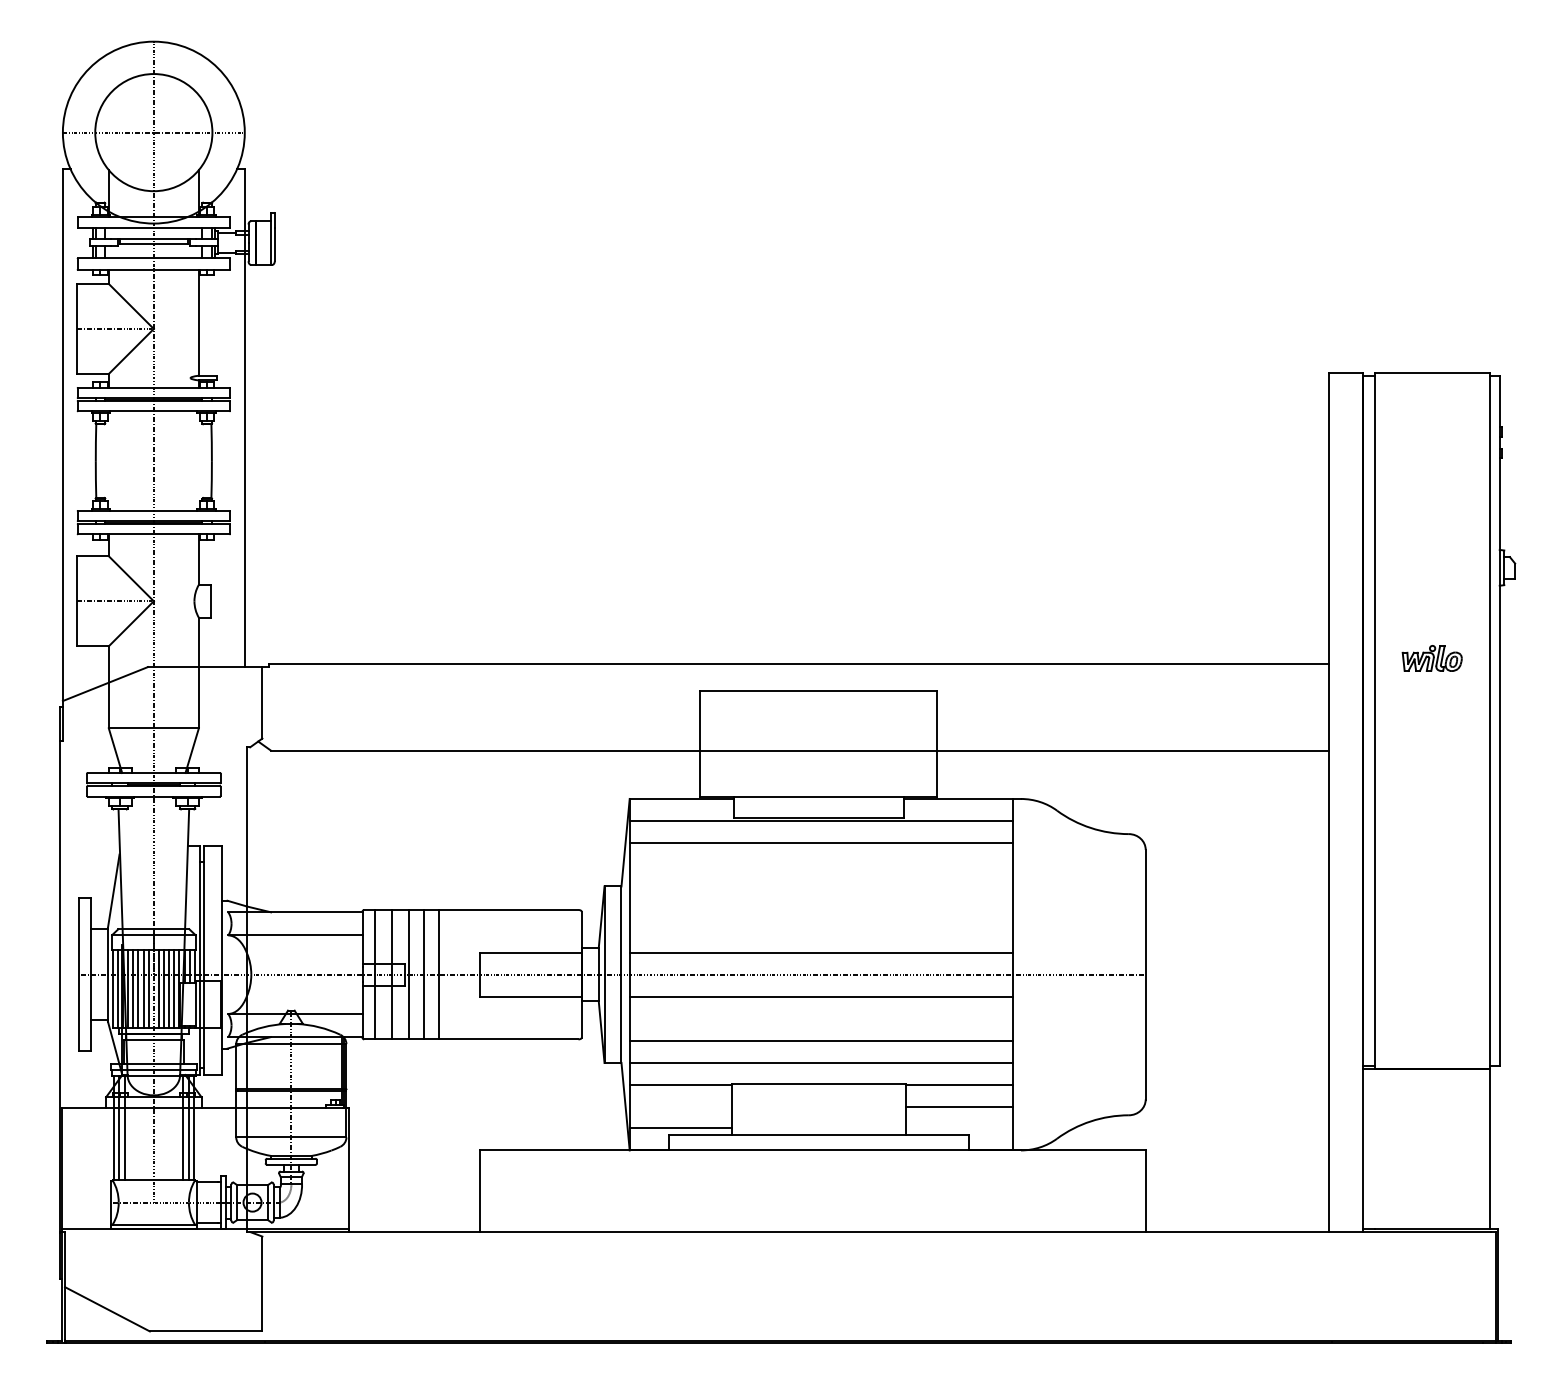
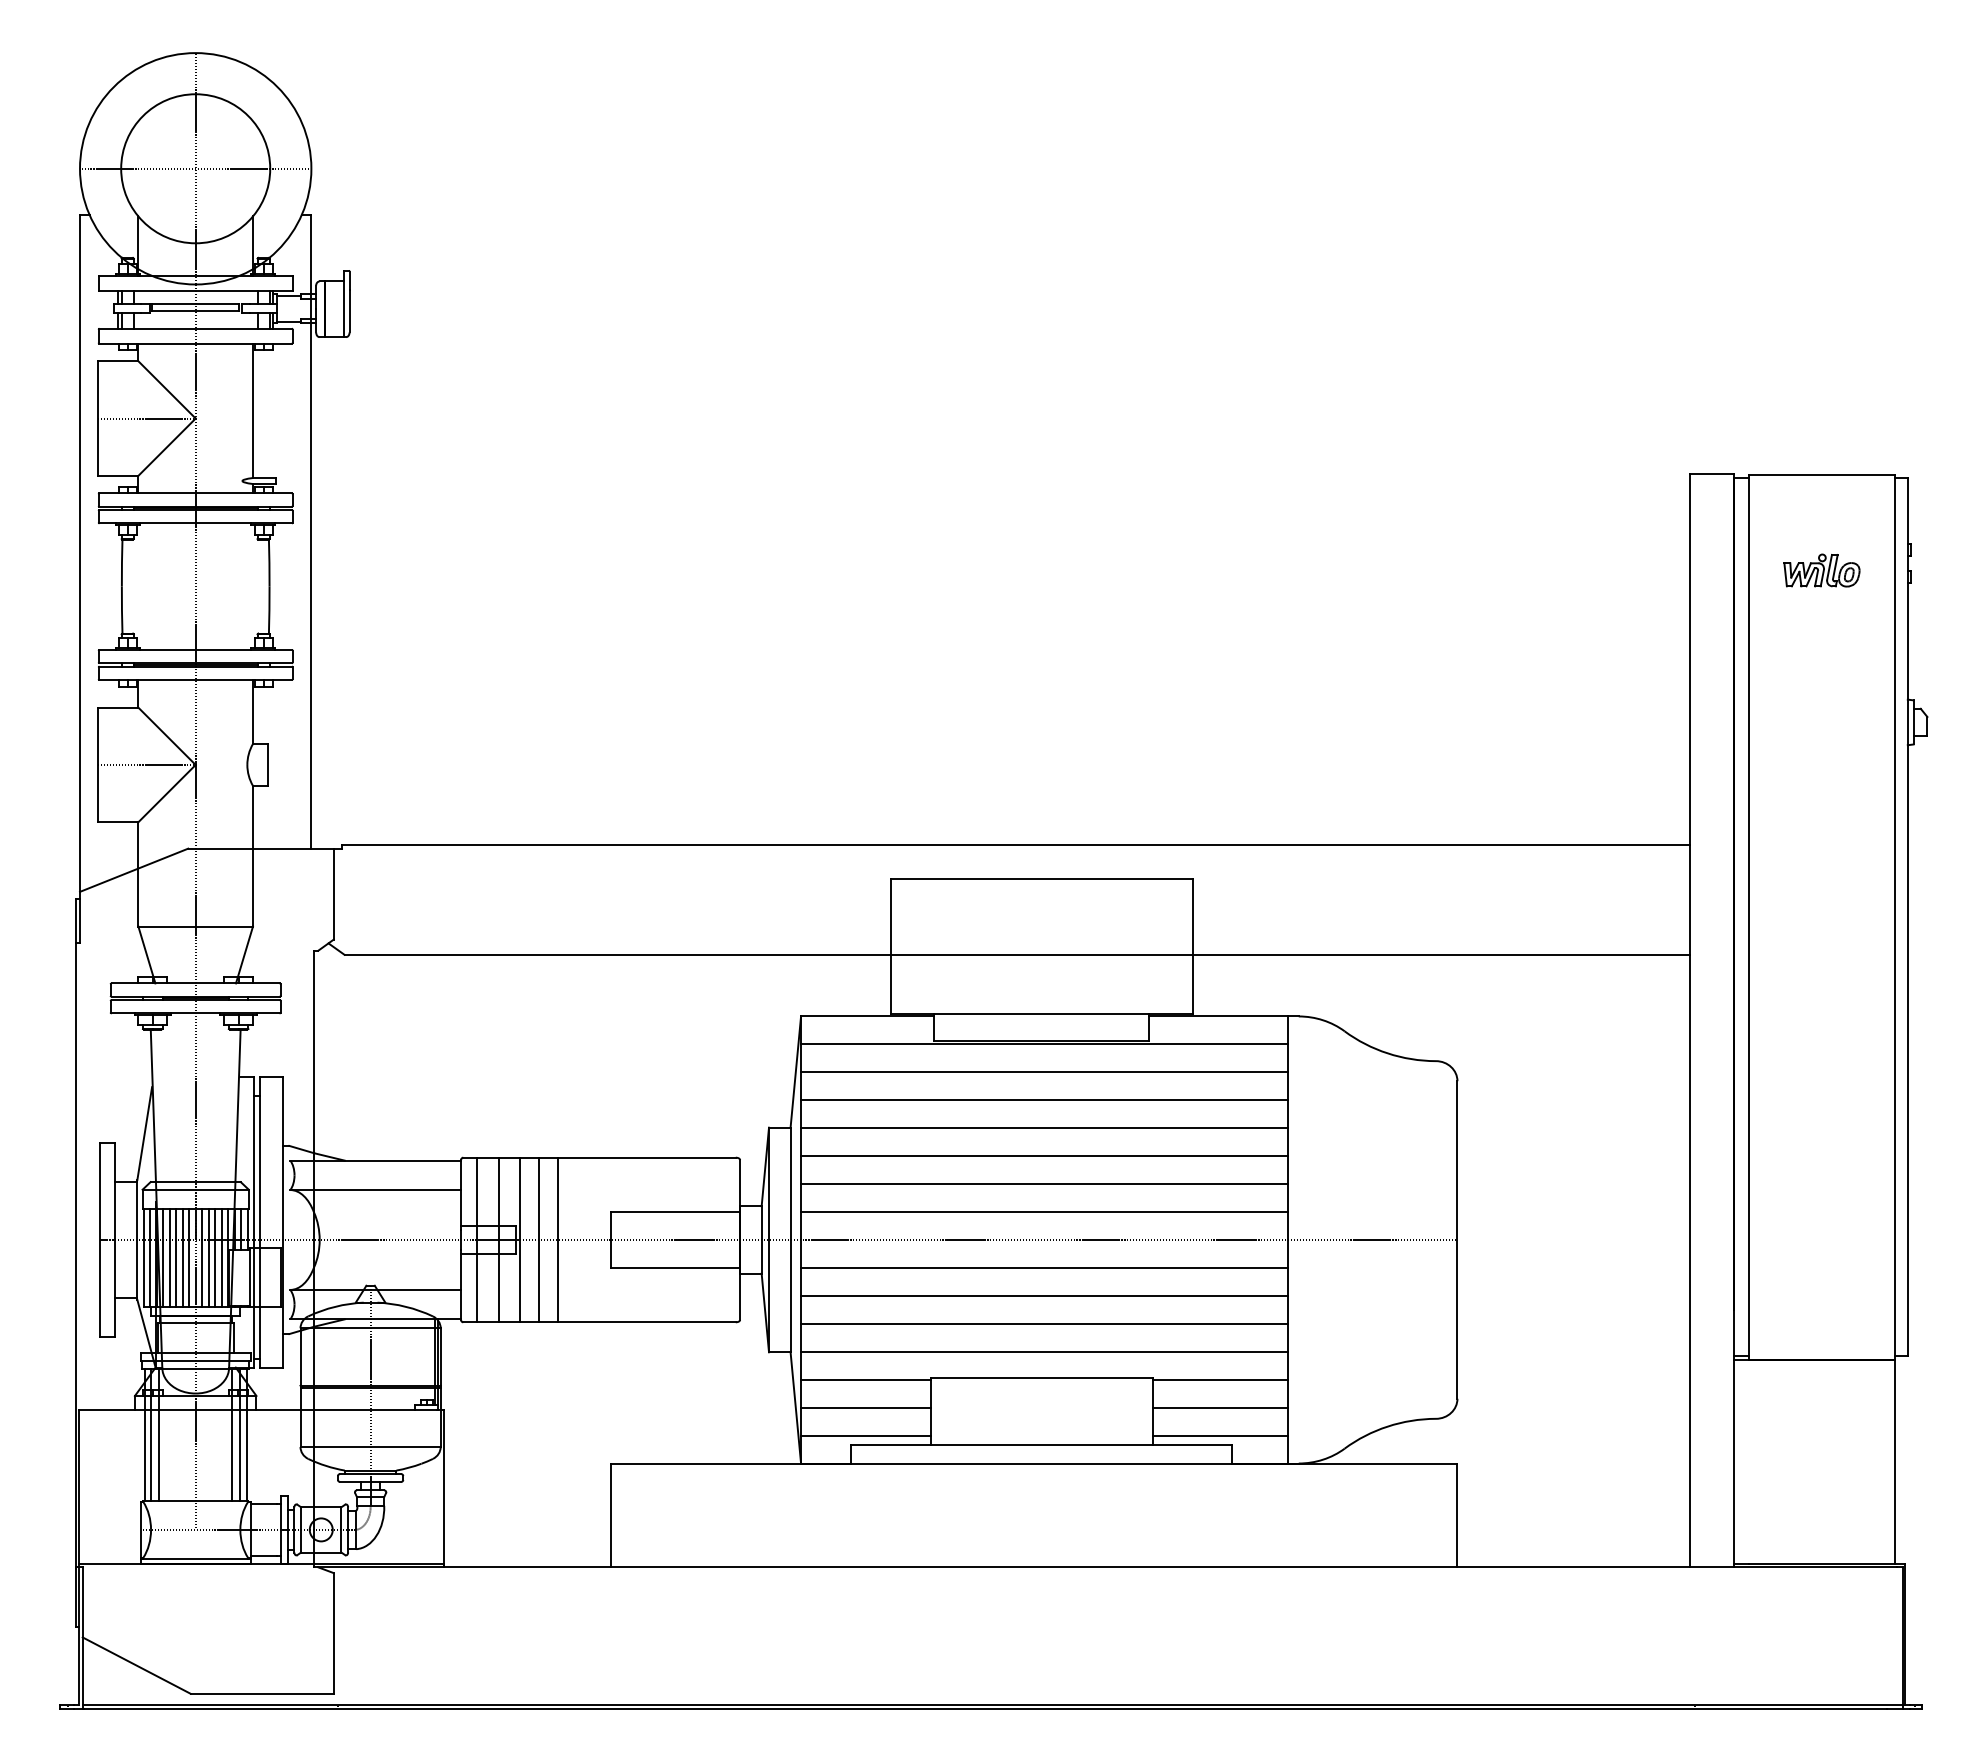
part: (1431, 658) -> (1821, 570), moved
line: (820, 864) -> (1043, 1099), added
line: (820, 886) -> (1043, 1127), added
line: (820, 908) -> (1043, 1155), added
line: (820, 930) -> (1043, 1183), added
line: (820, 1018) -> (1043, 1295), added
line: (680, 1106) -> (865, 1407), added
line: (959, 1128) -> (1220, 1435), added

